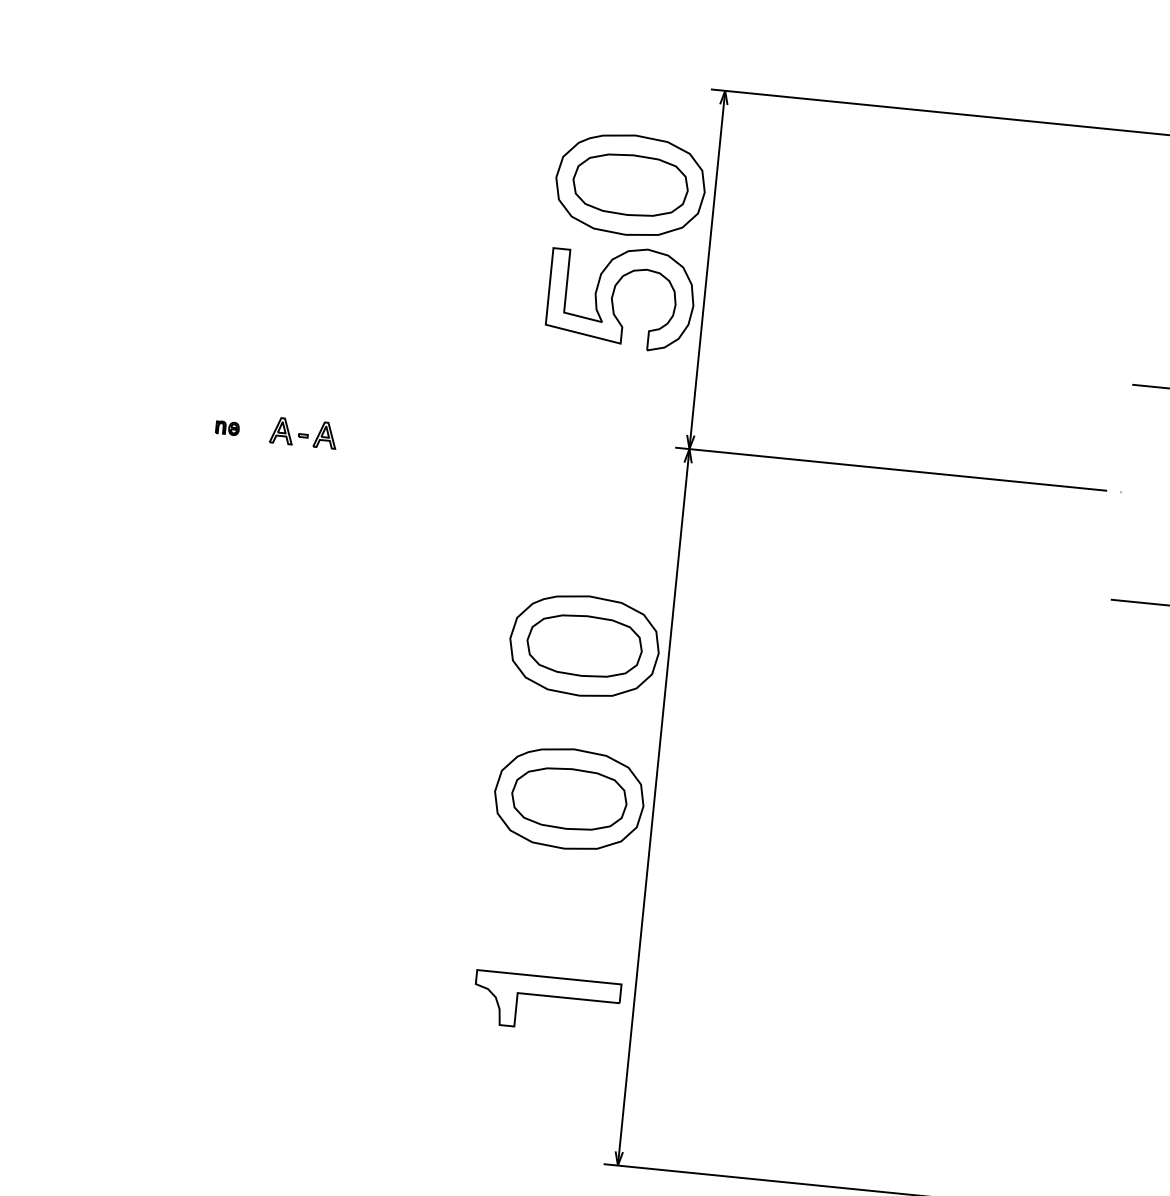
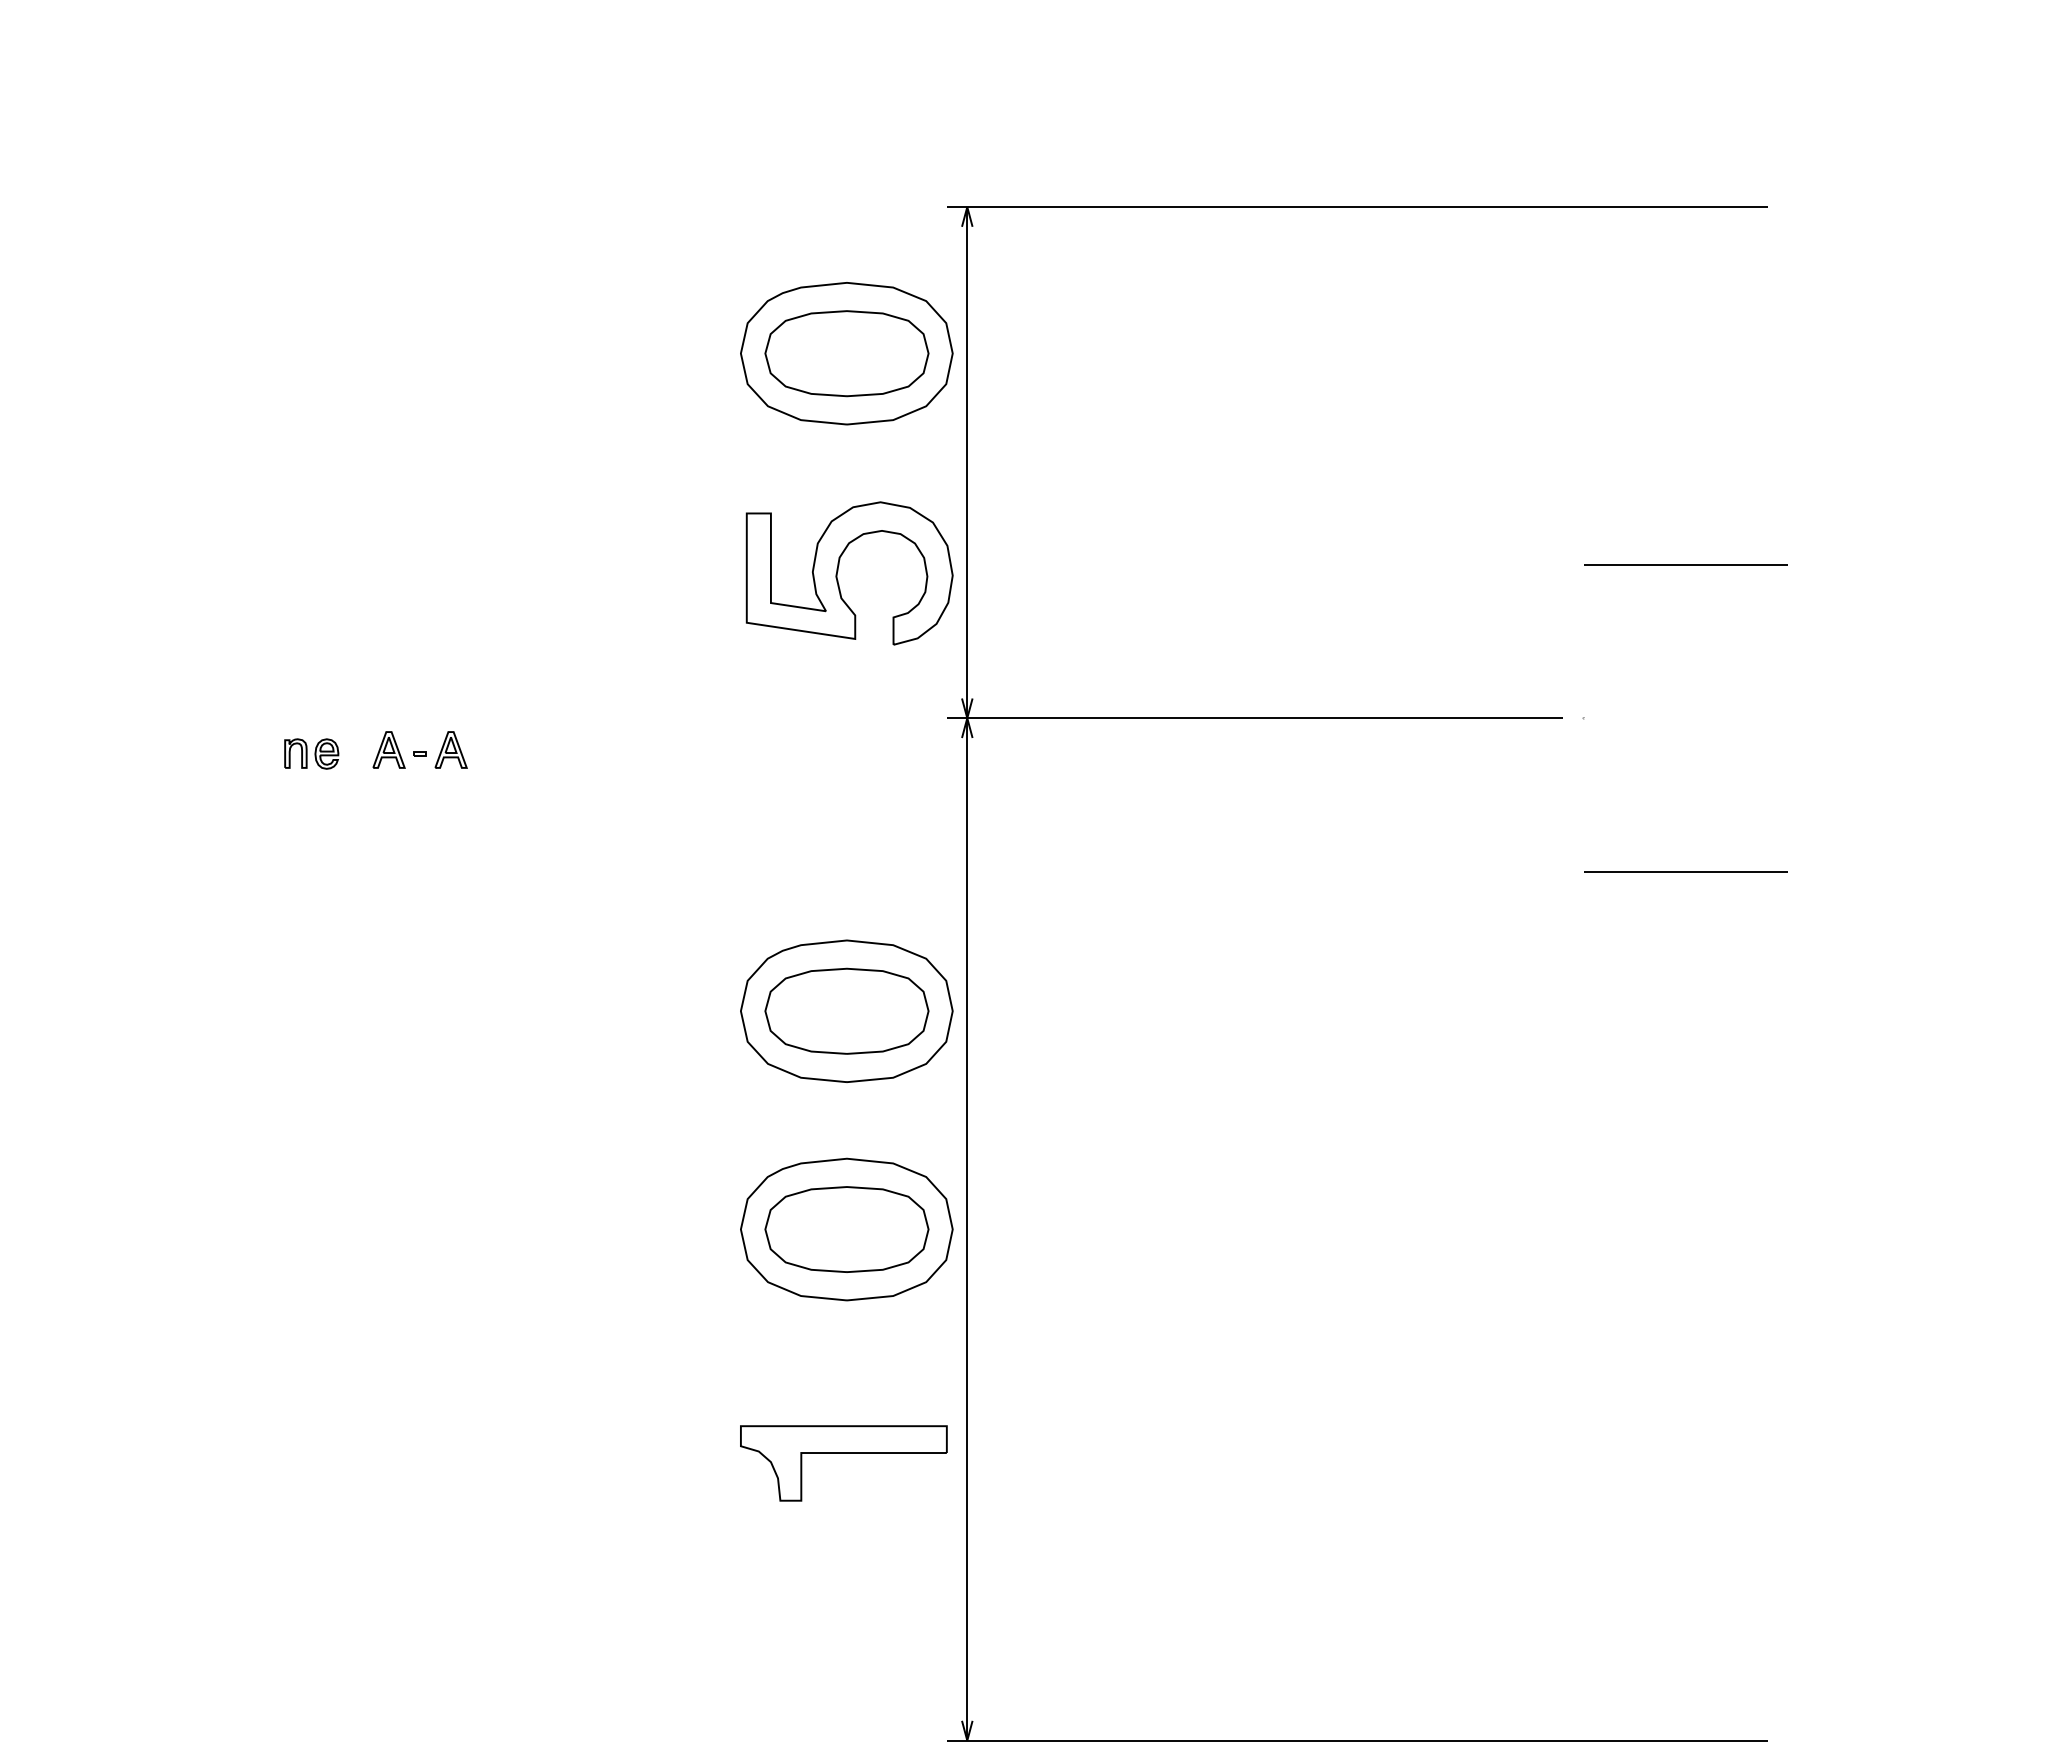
part: (613, 295) -> (838, 571), moved
part: (227, 427) -> (311, 753), size x1.67
part: (547, 996) -> (843, 1453), moved

